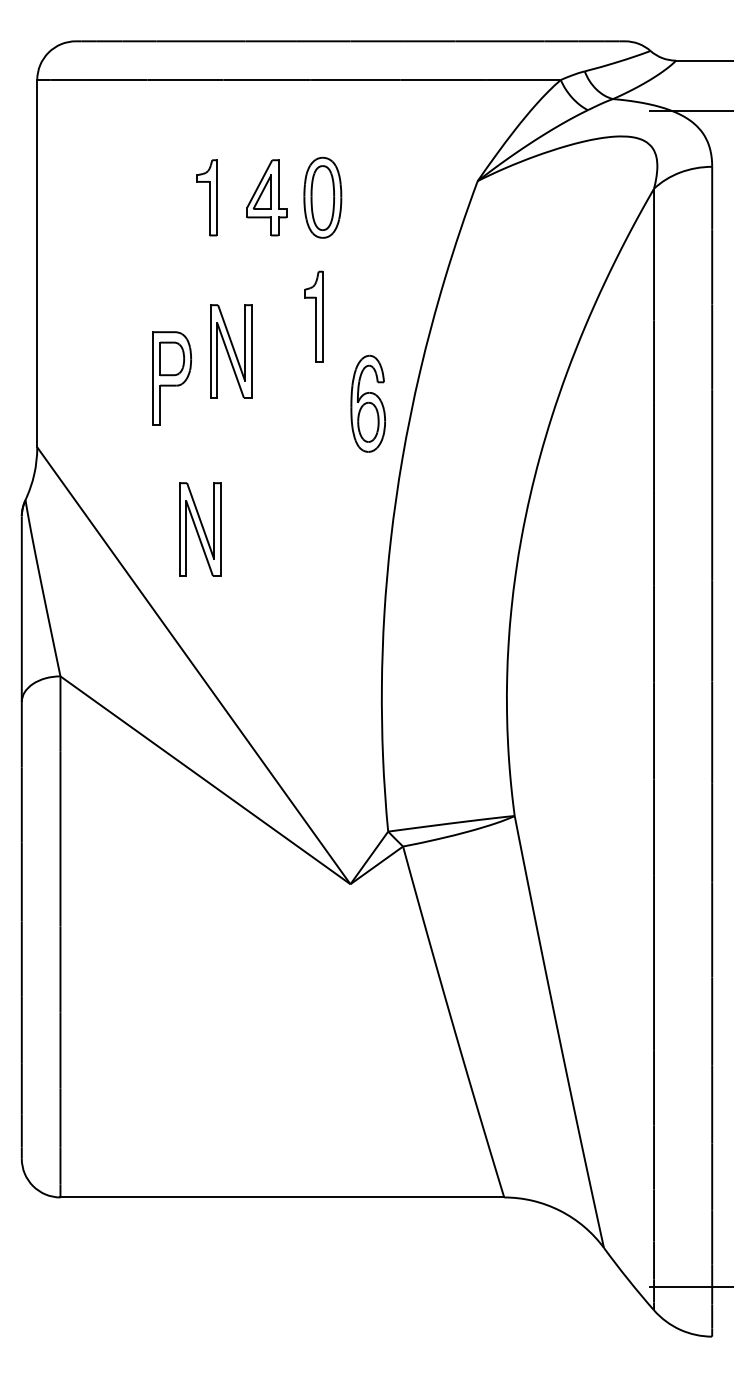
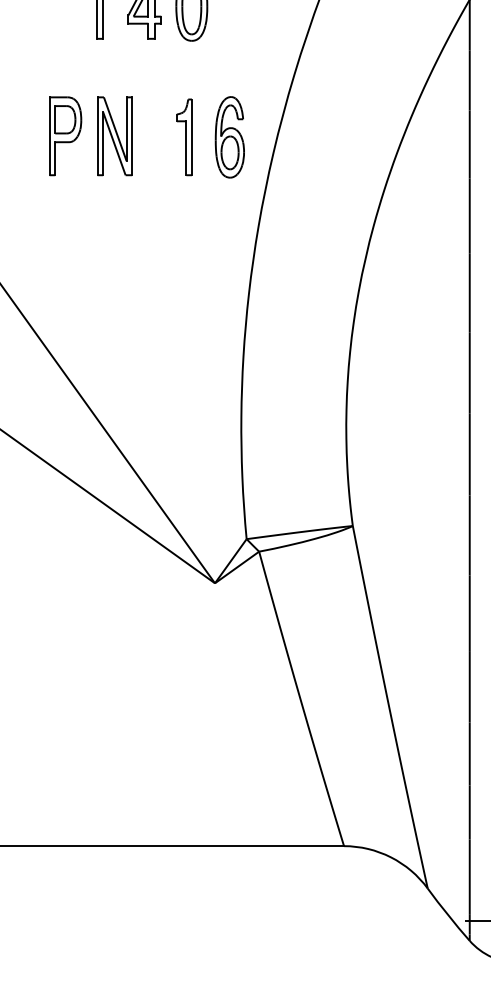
part: (313, 316) -> (183, 137), moved
part: (171, 378) -> (64, 136), moved
part: (367, 403) -> (229, 137), moved
part: (200, 529) -> (89, 285), removed

